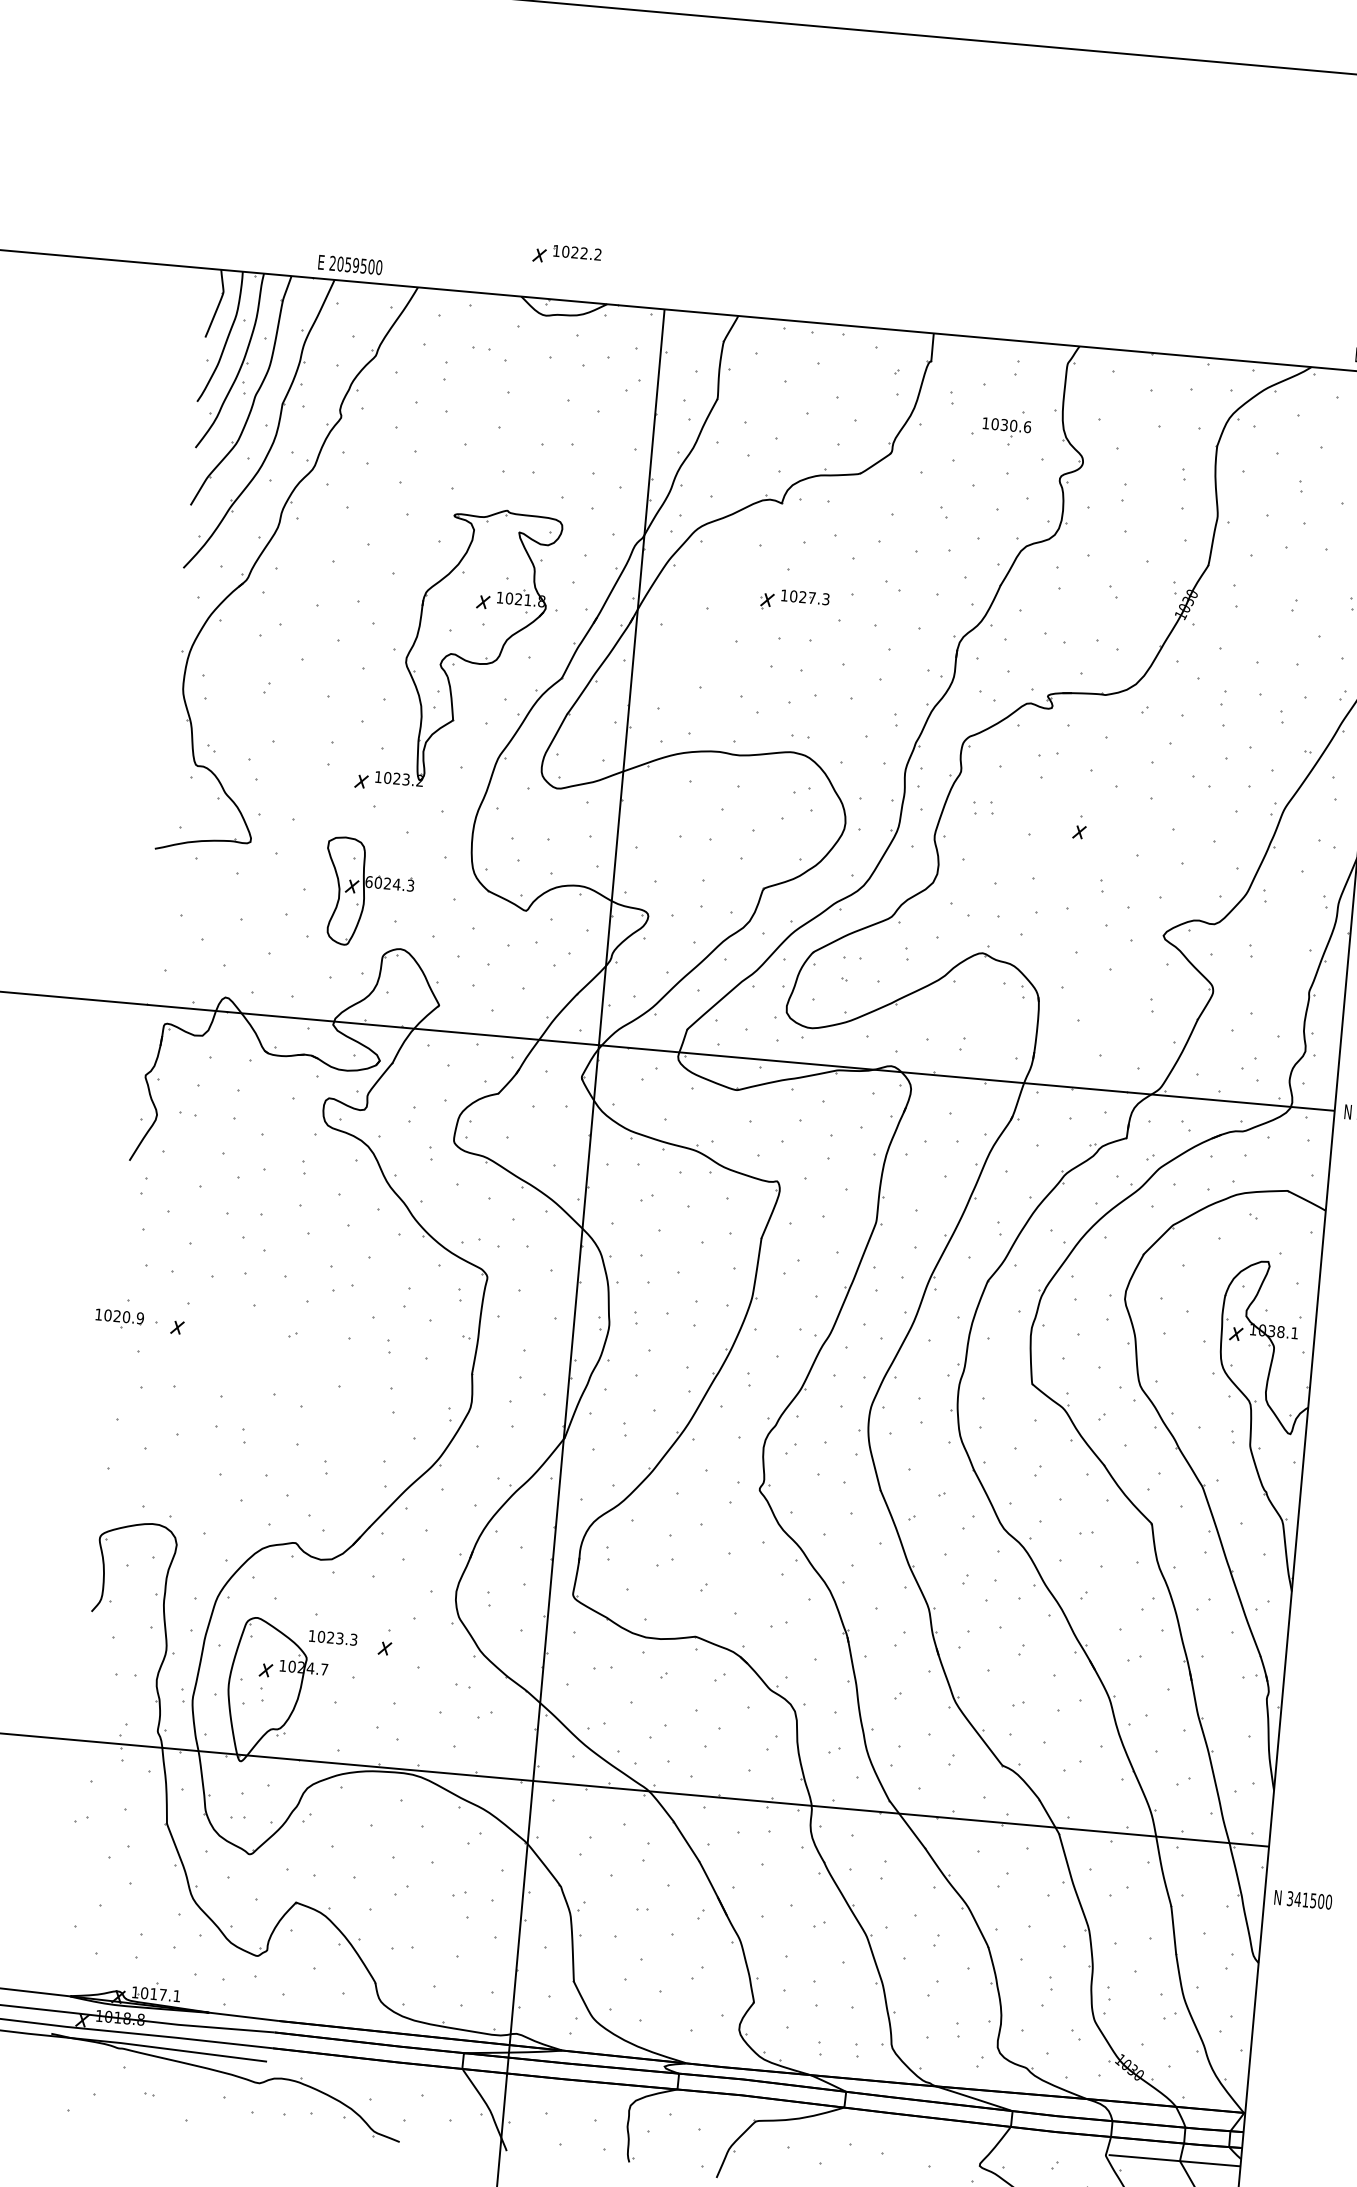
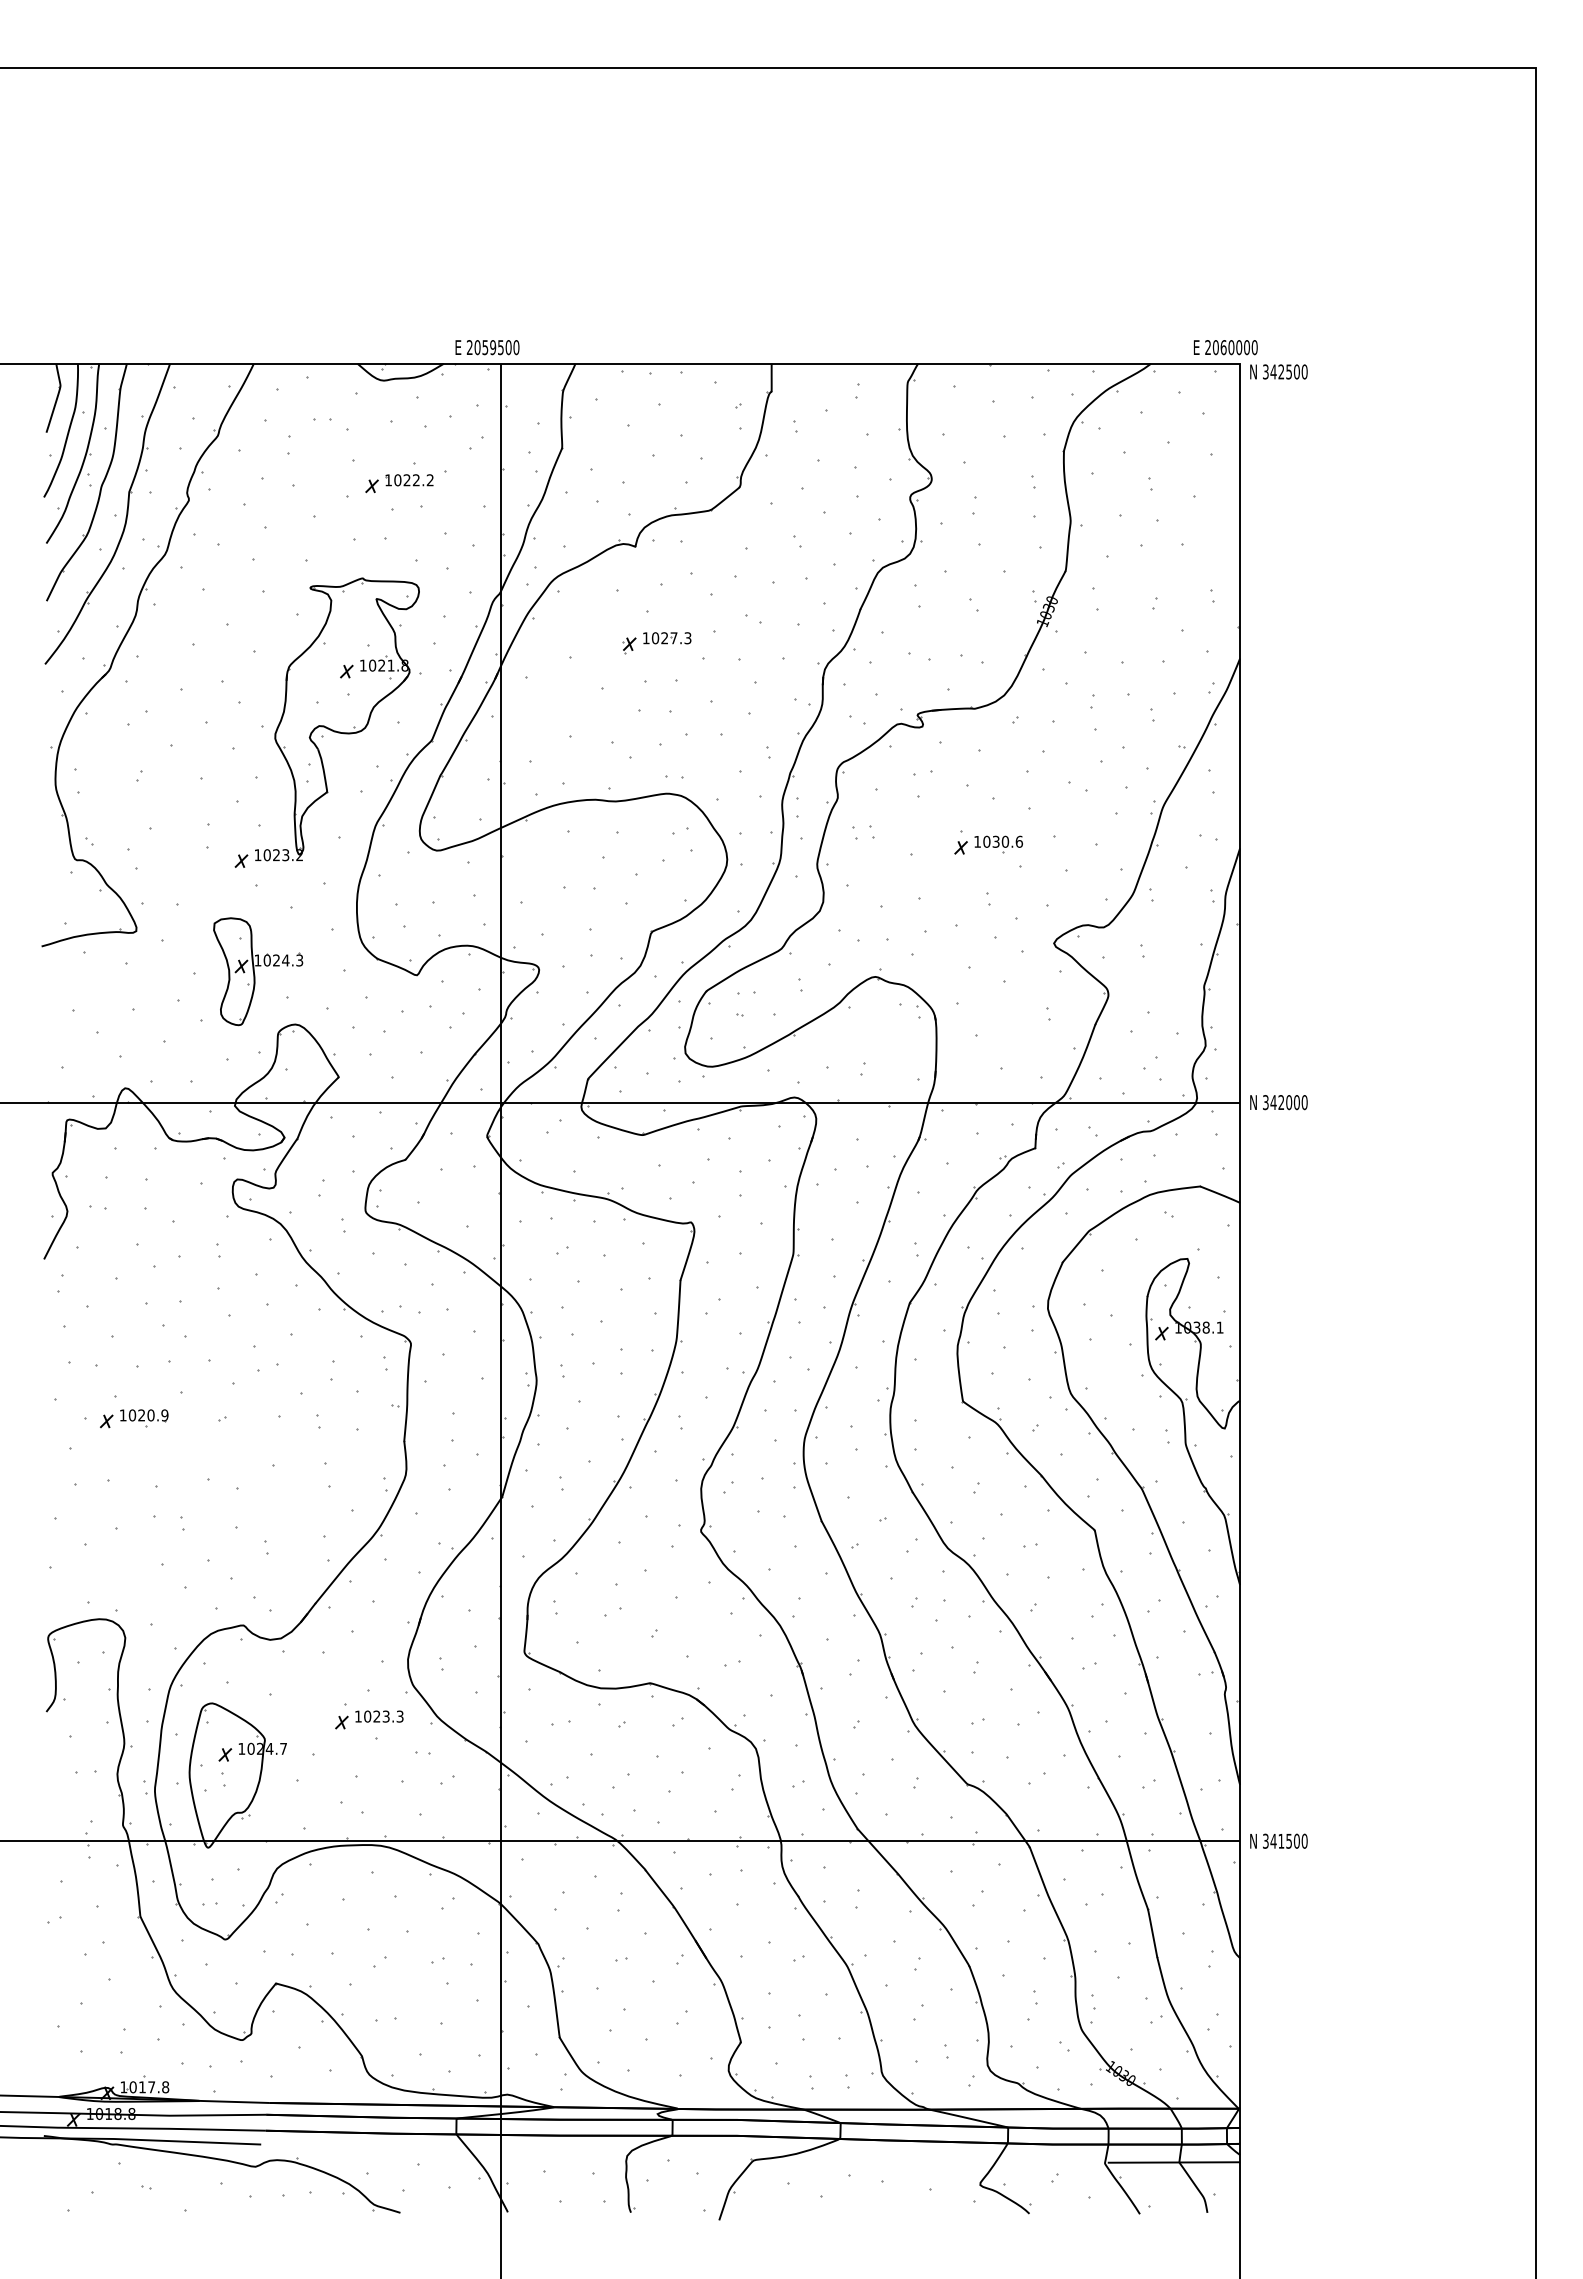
part: (567, 255) -> (399, 483), moved
text: (350, 264) -> (487, 347), moved
part: (1006, 427) -> (998, 844), moved
text: (368, 881) -> (257, 960), 6024.3 -> 1024.3
part: (119, 1319) -> (144, 1418), moved
text: (333, 1637) -> (379, 1716), moved
text: (1302, 1899) -> (1278, 1840), moved
text: (176, 1996) -> (165, 2087), 1017.1 -> 1017.8

